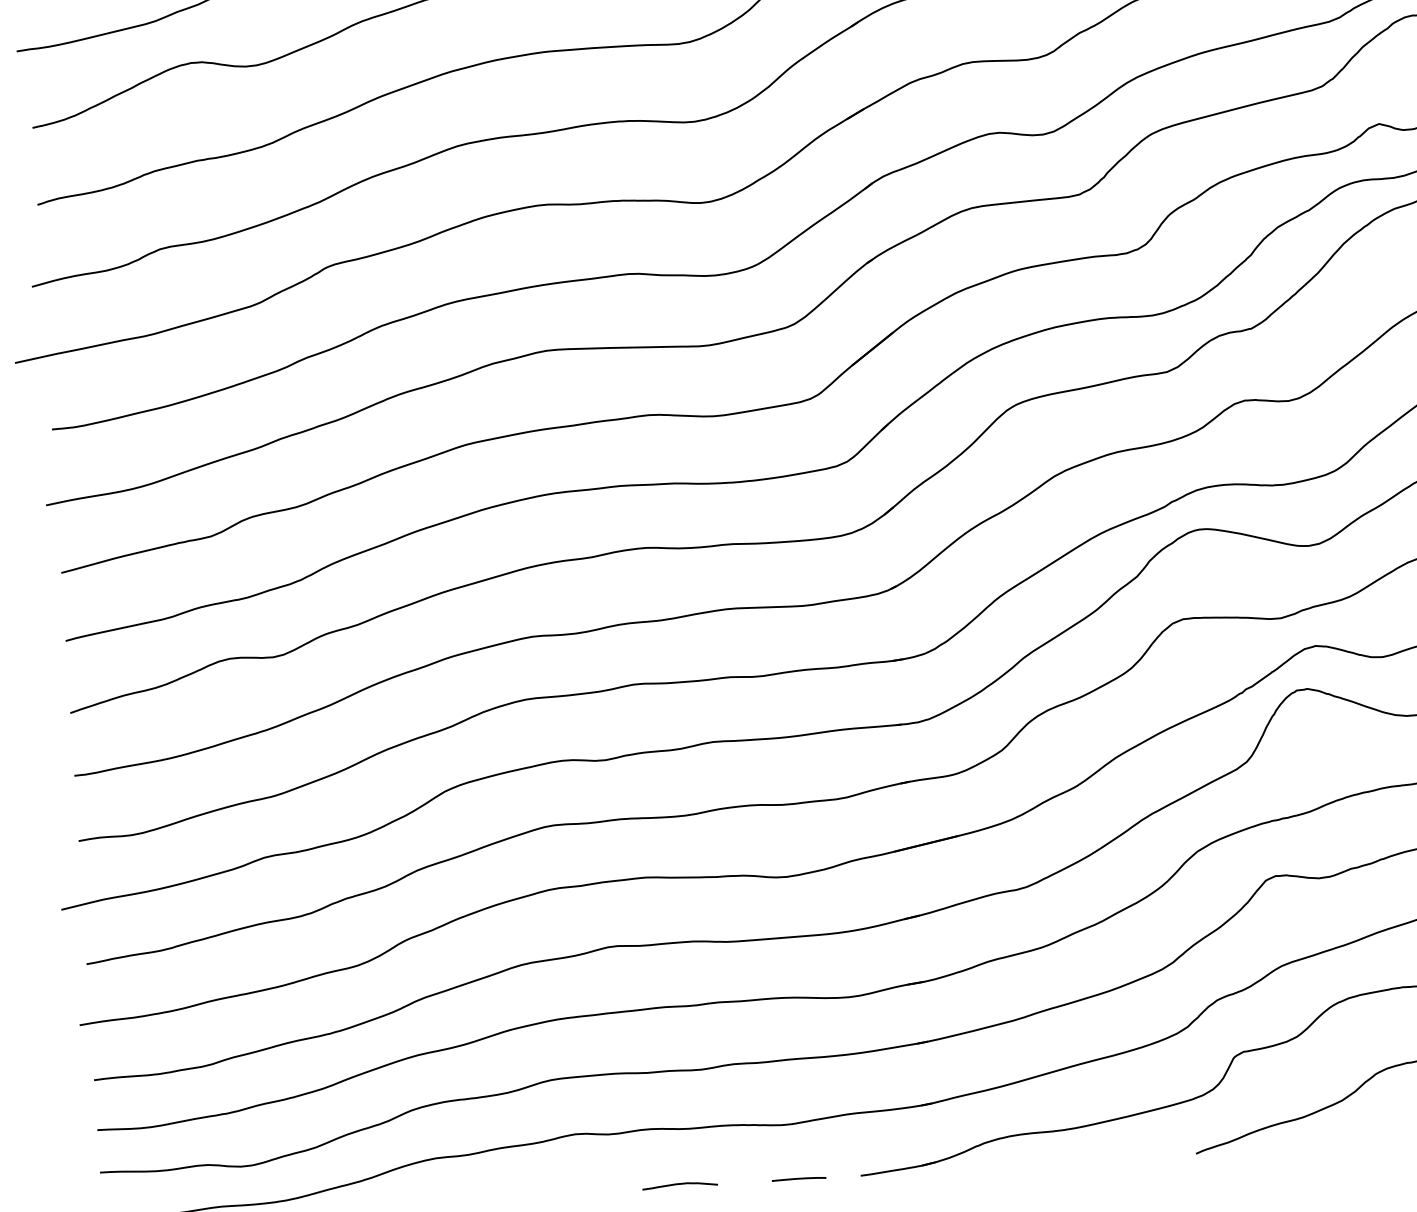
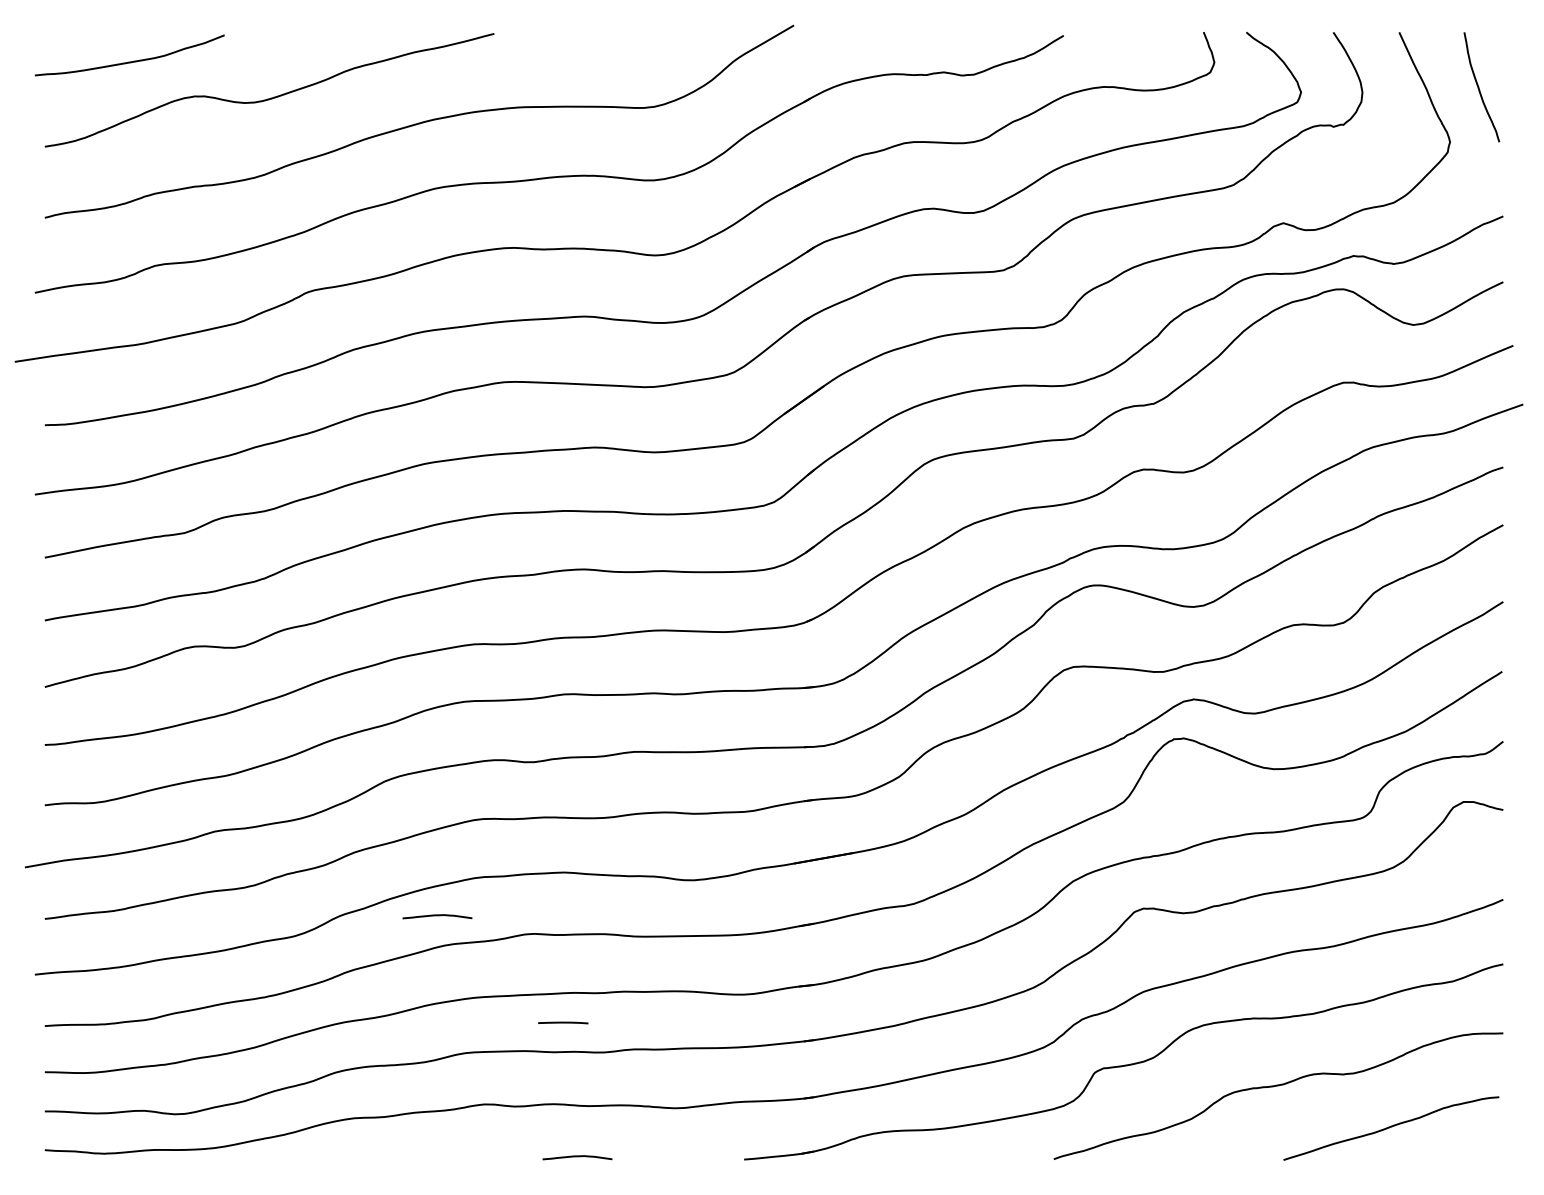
curve: (511, 934) -> (437, 916), added
line: (799, 1178) -> (563, 1022), moved

